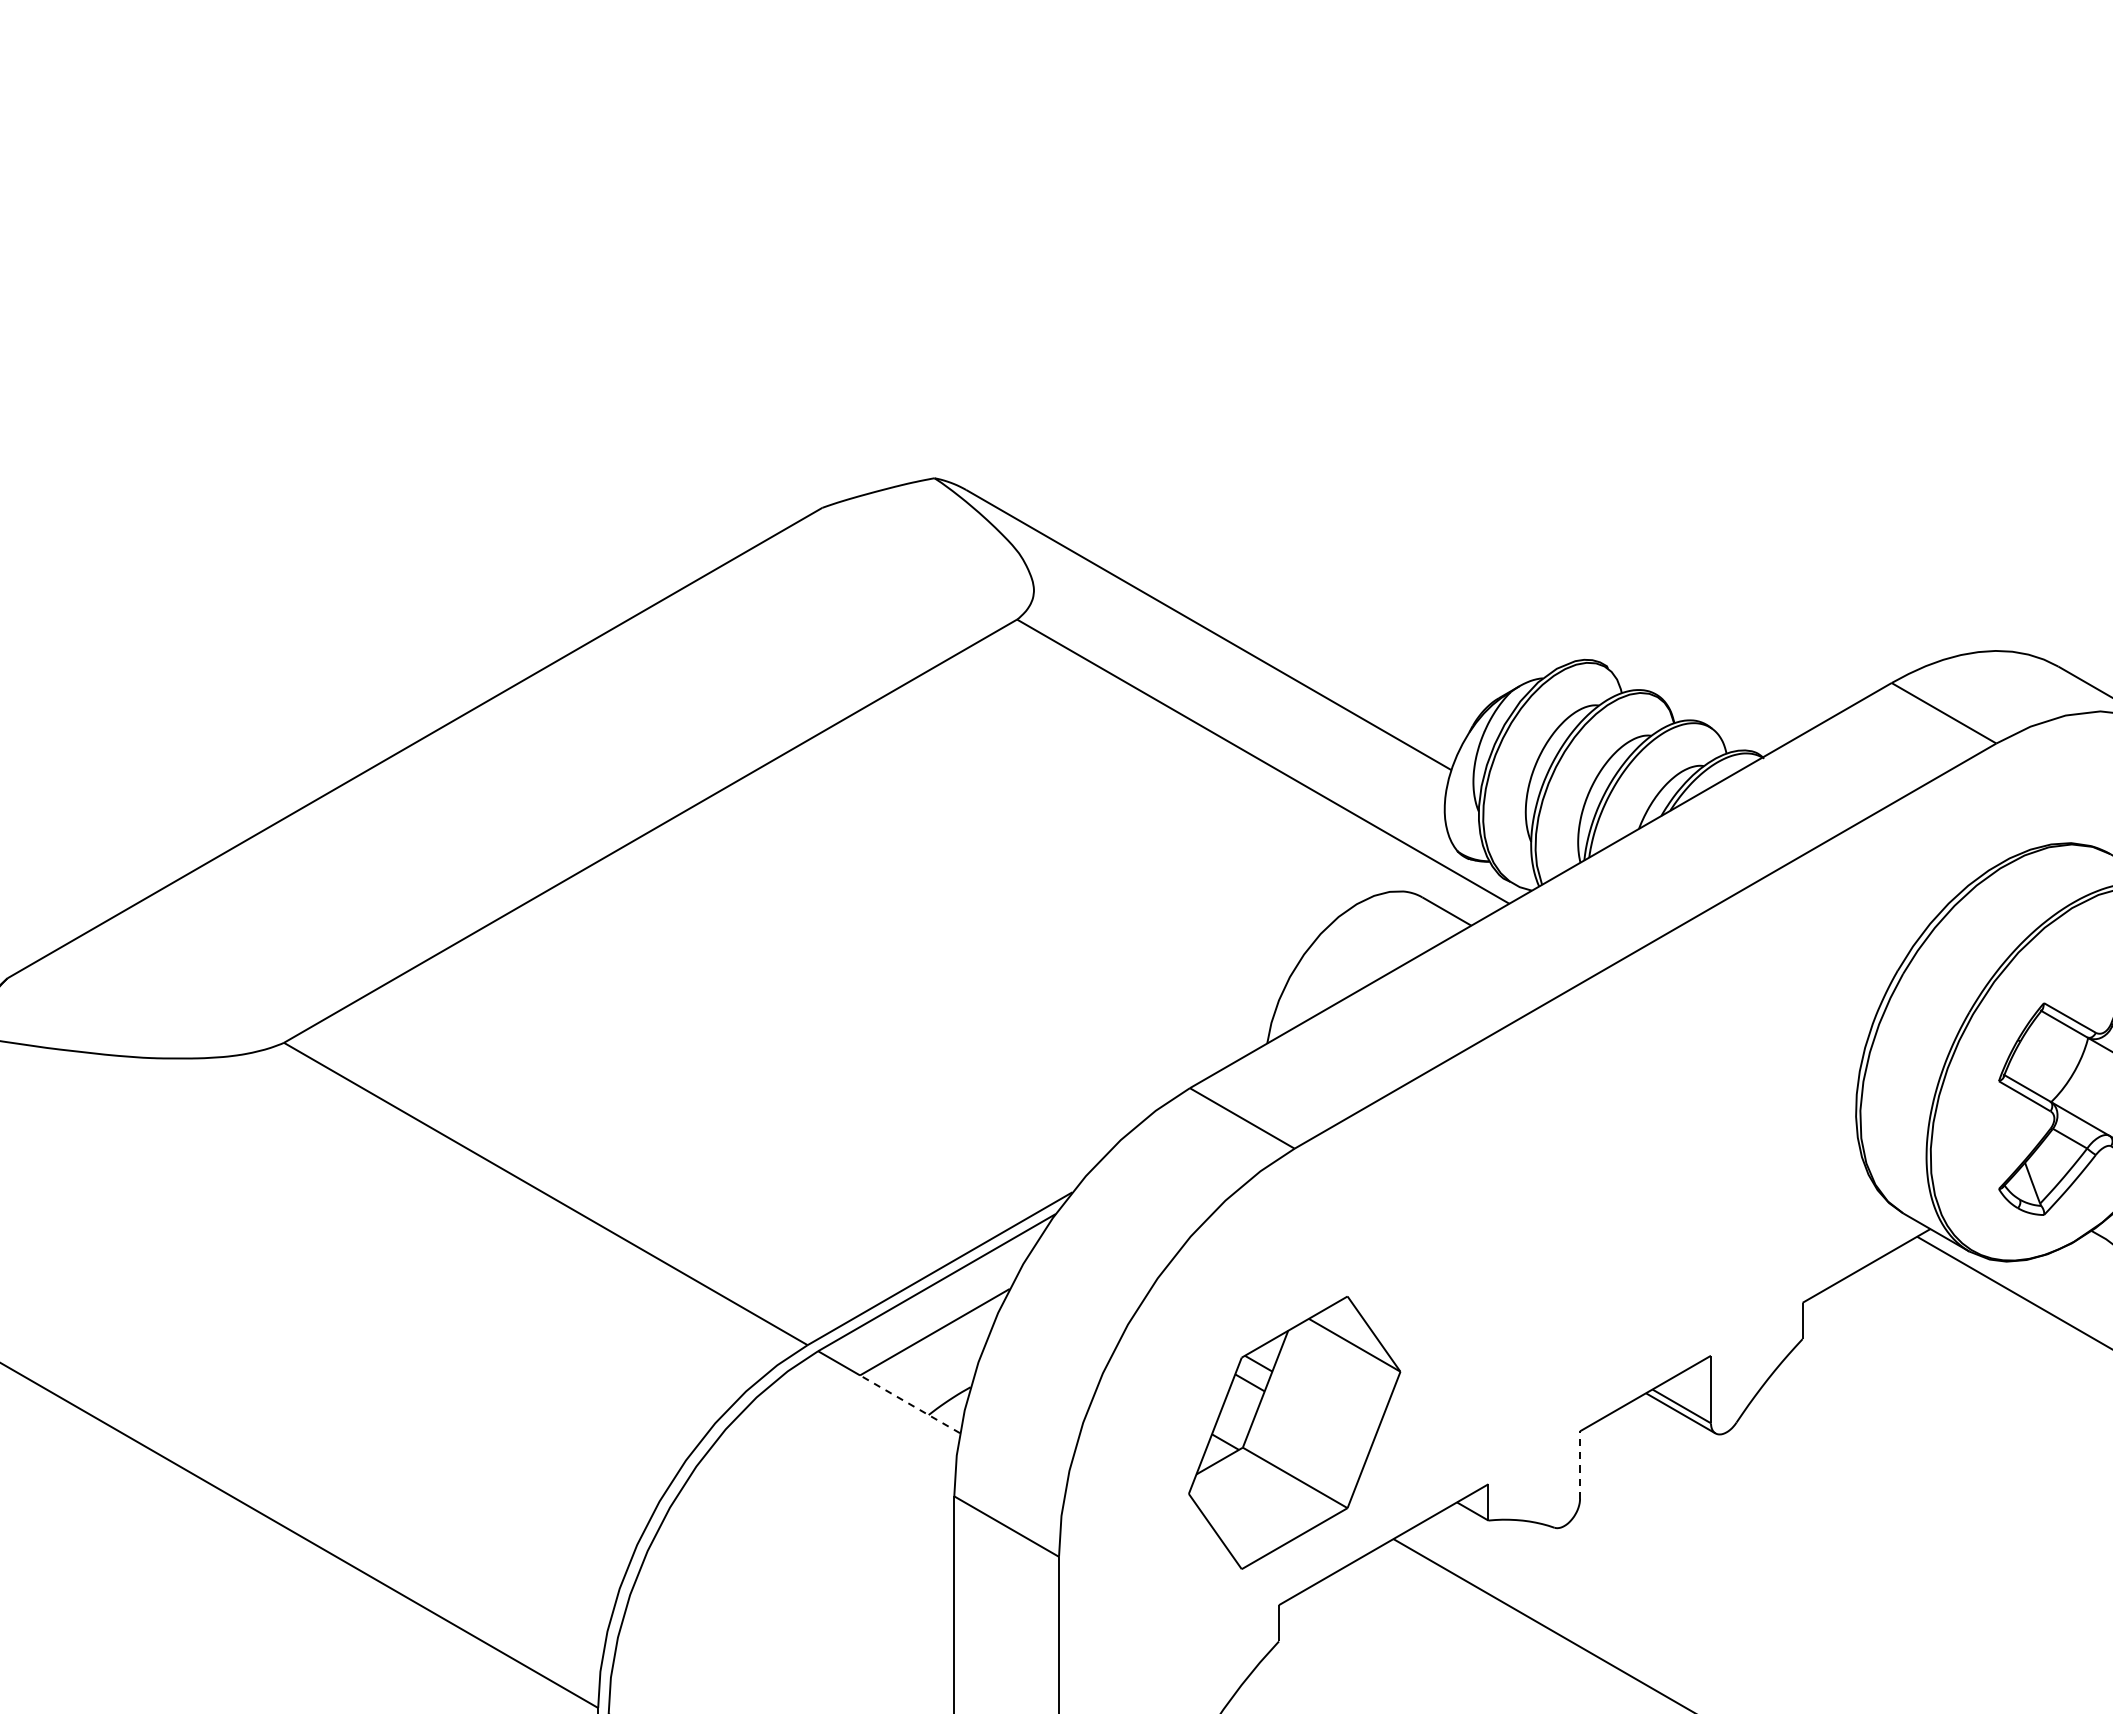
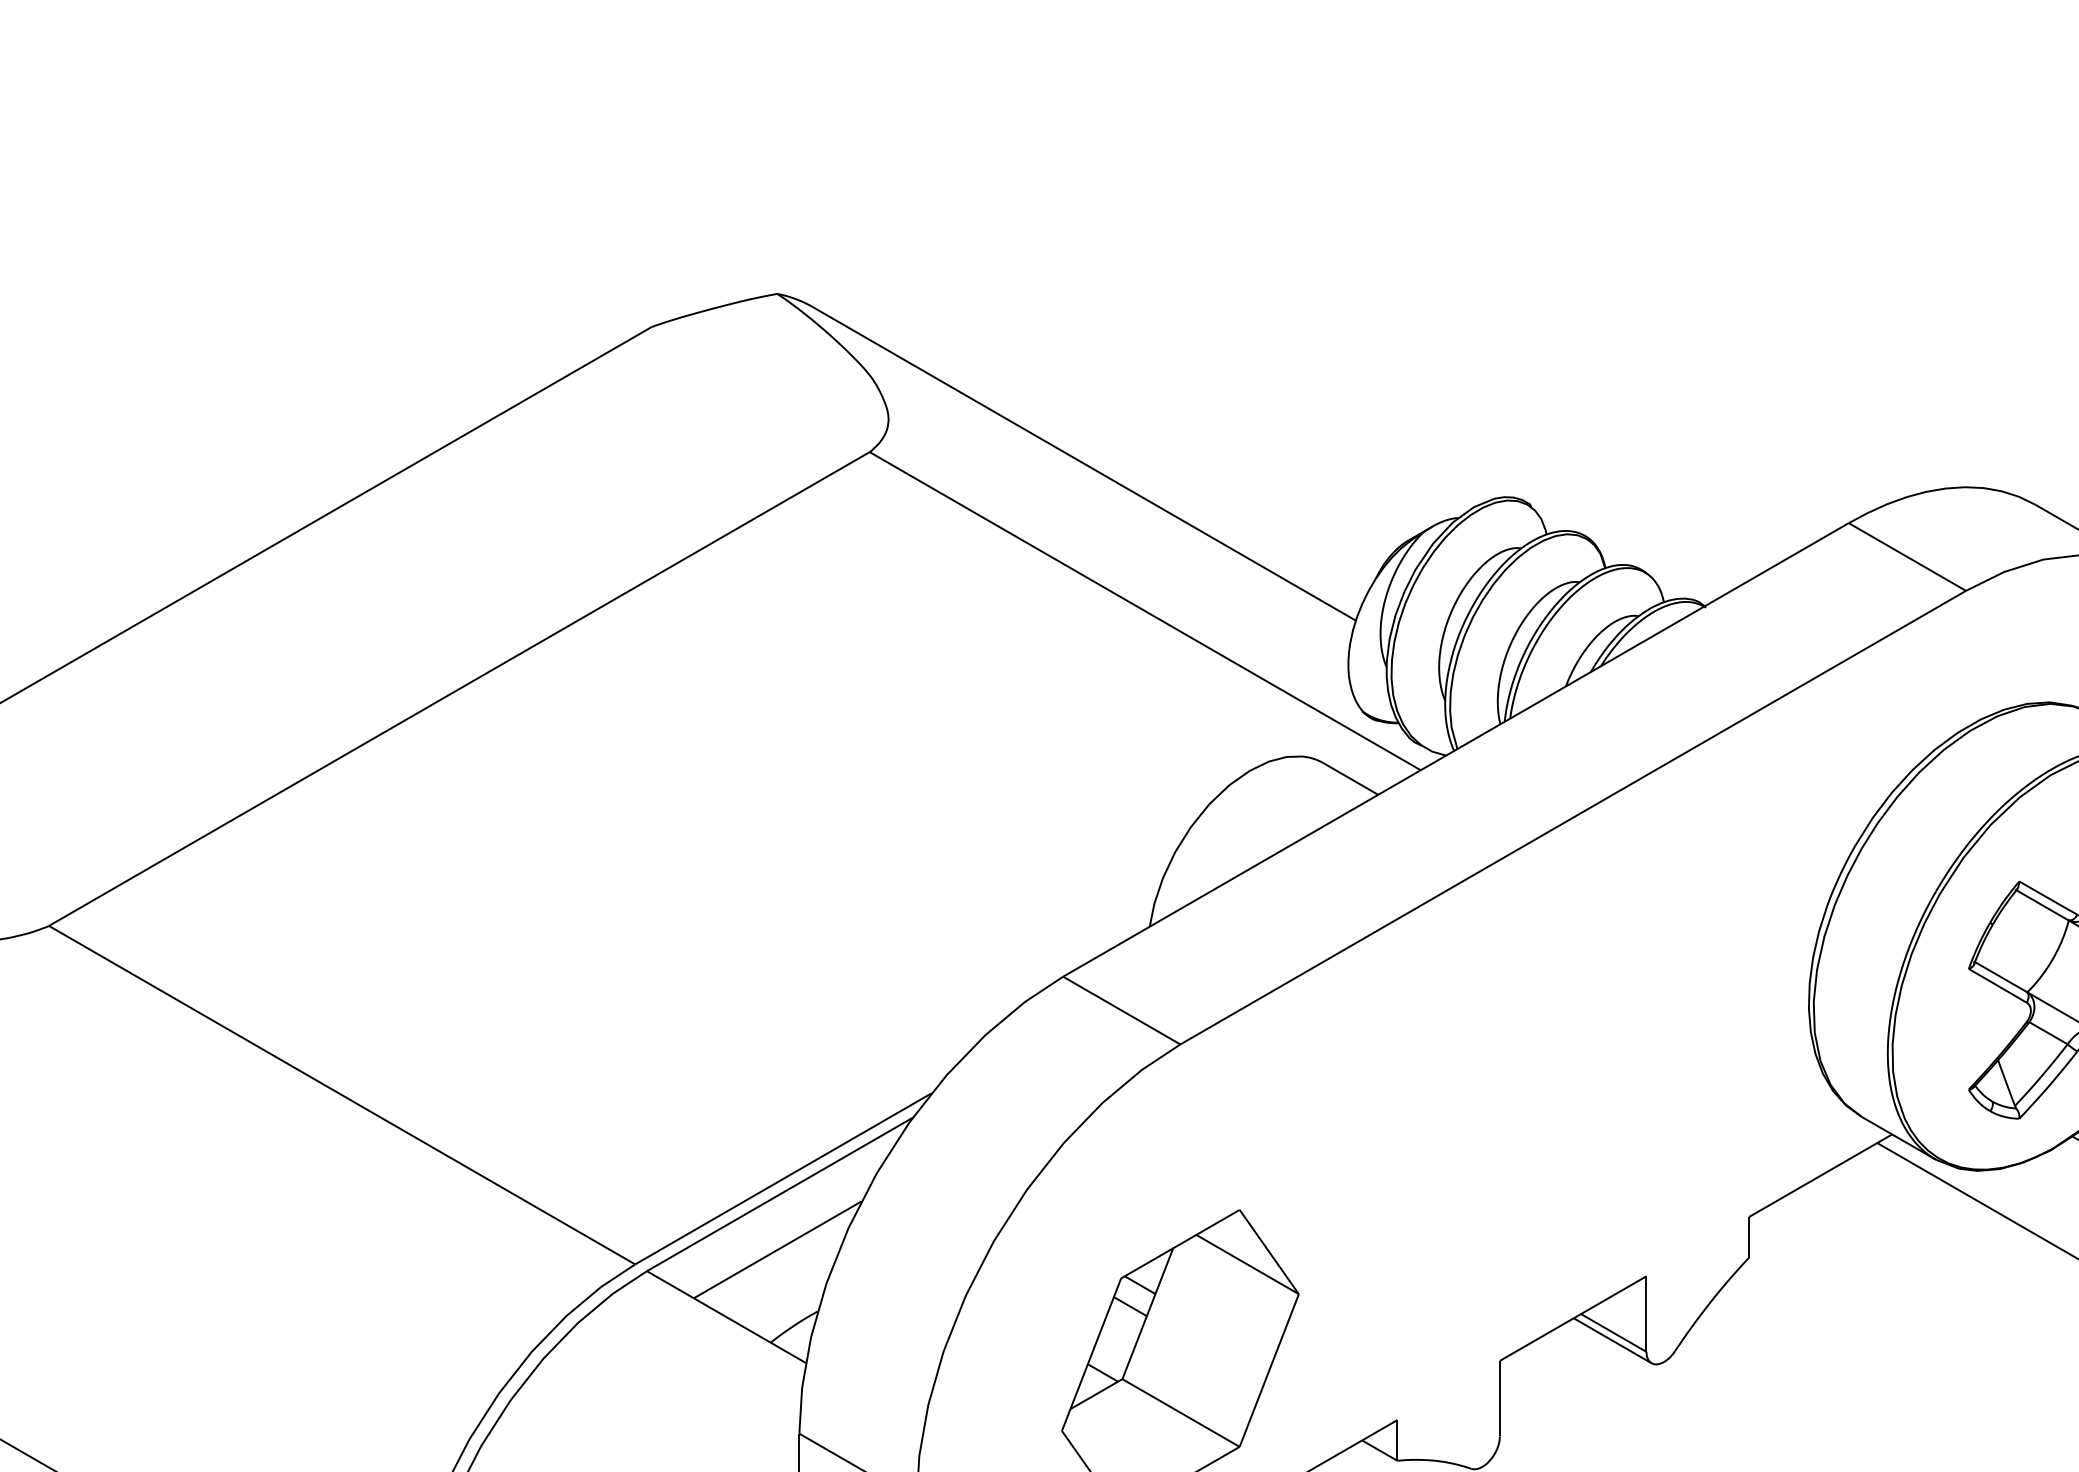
line: (910, 1404) -> (750, 1330), dashed -> solid
line: (1580, 1465) -> (1500, 1399), dashed -> solid

